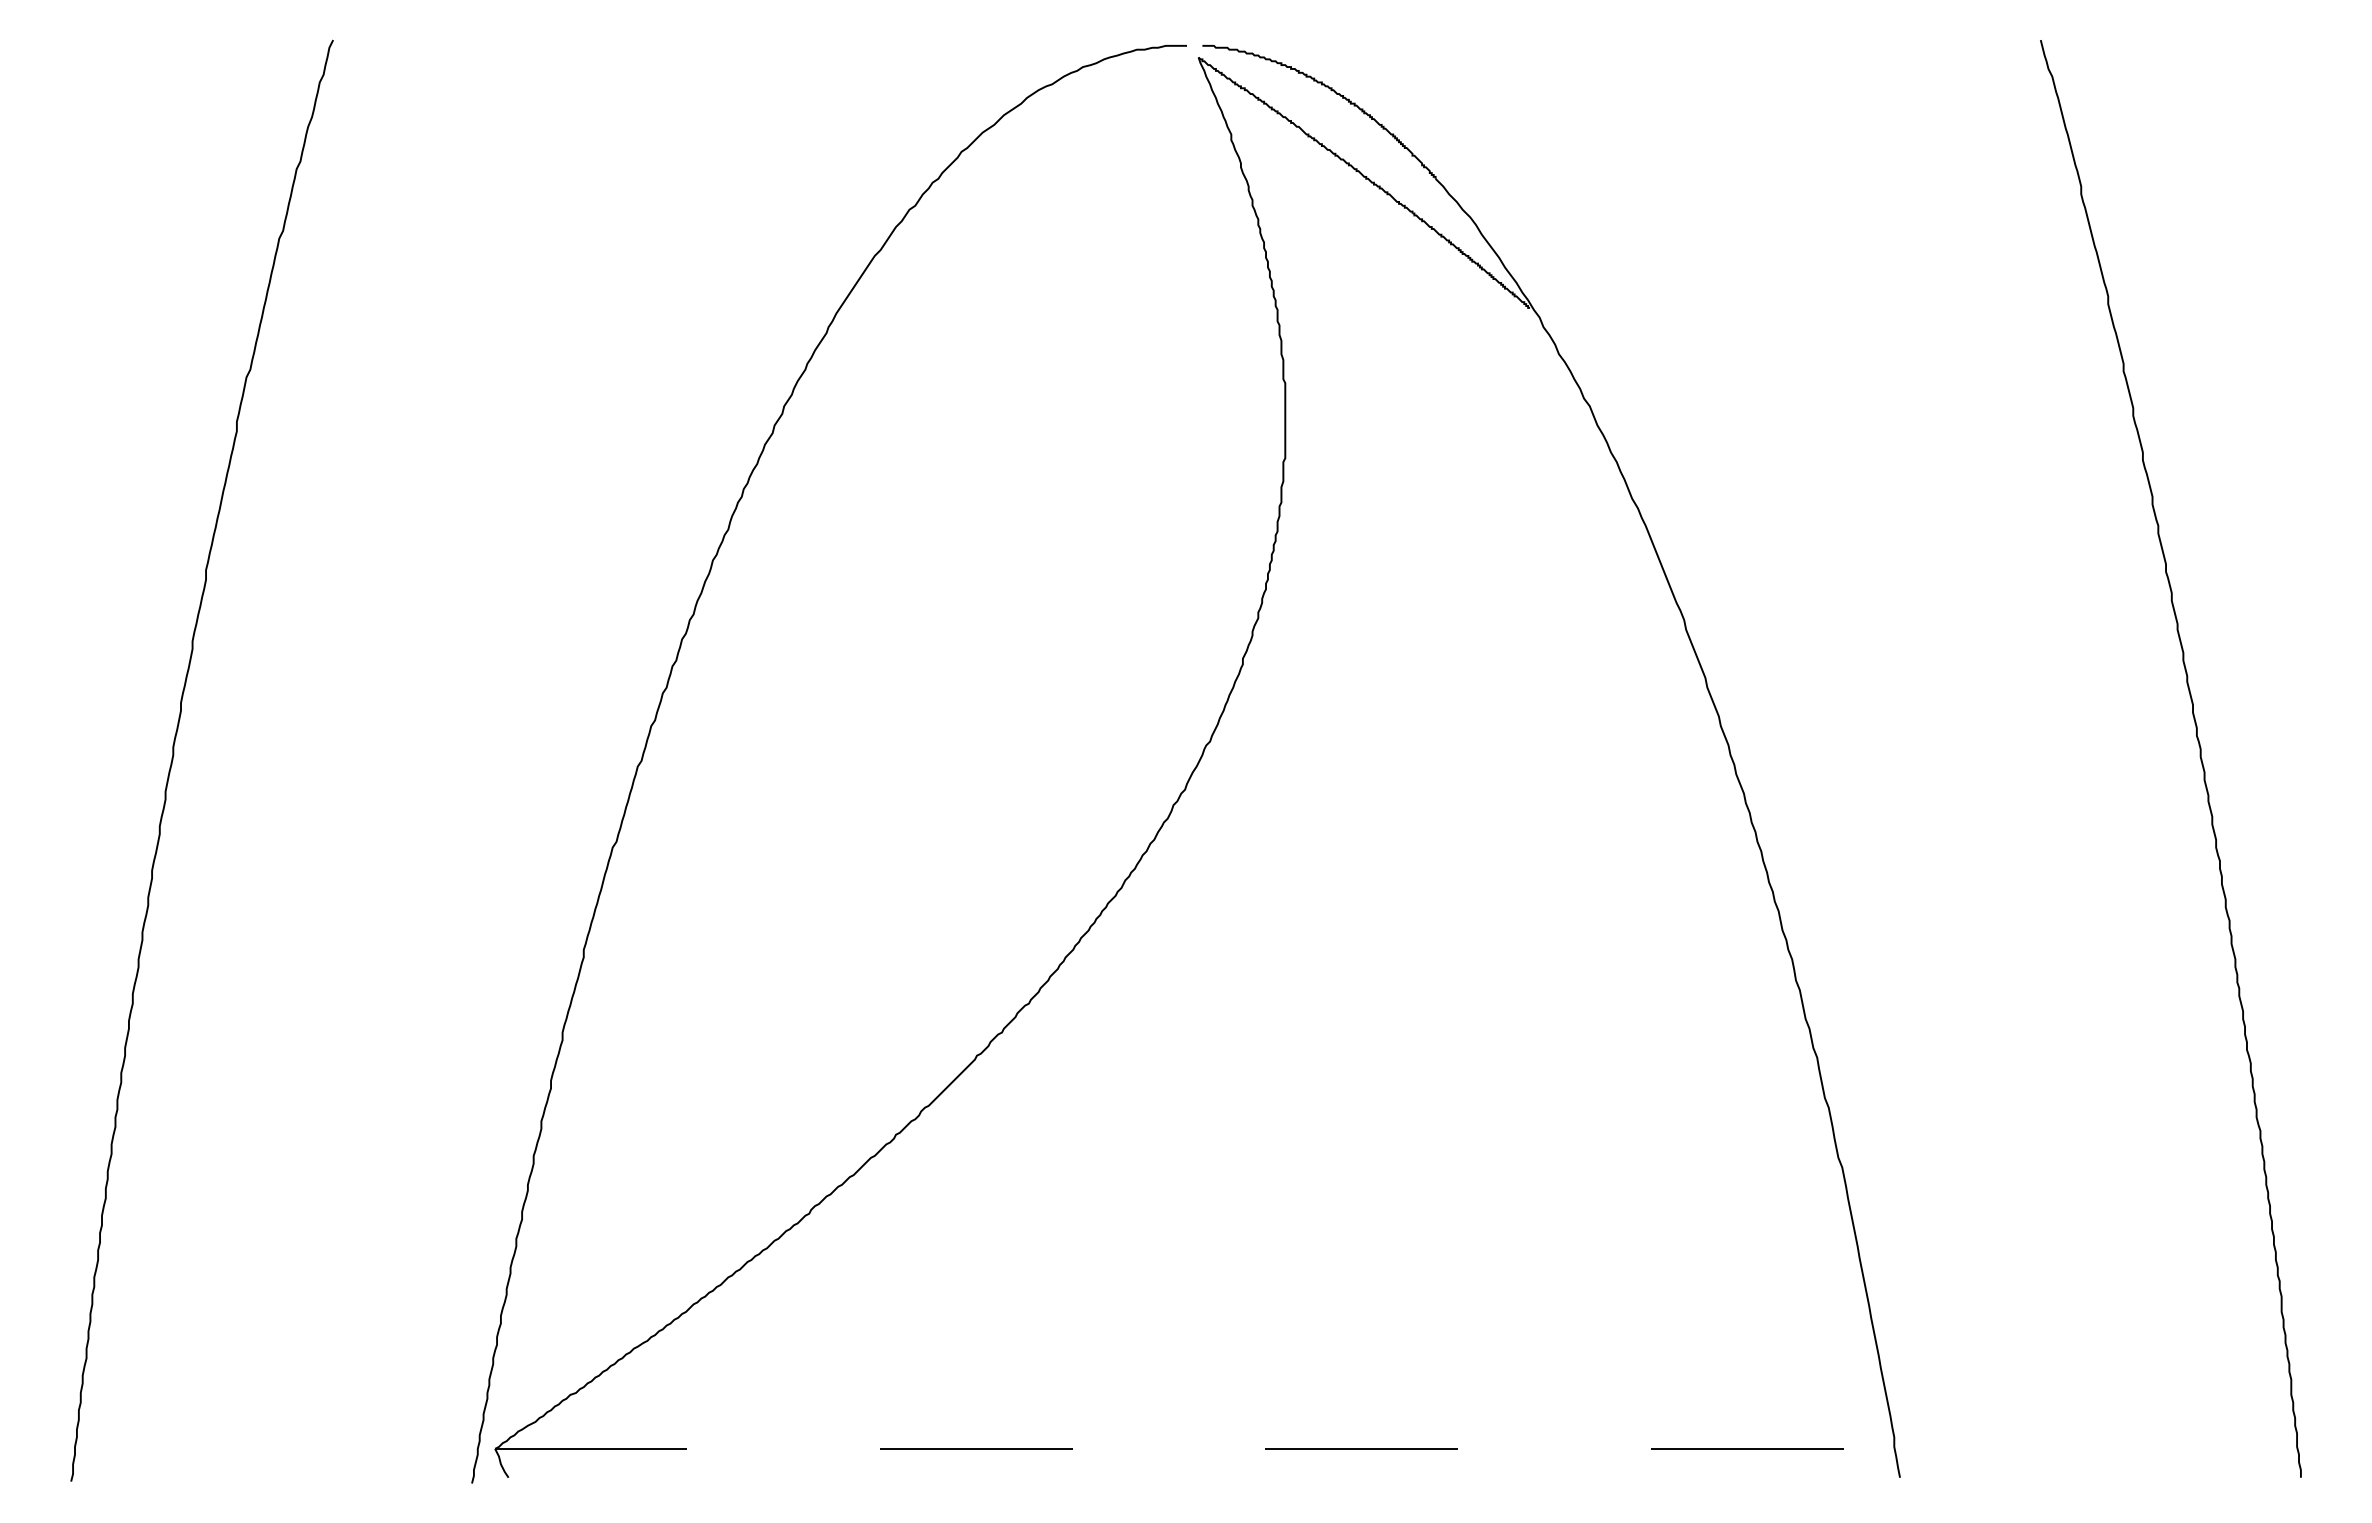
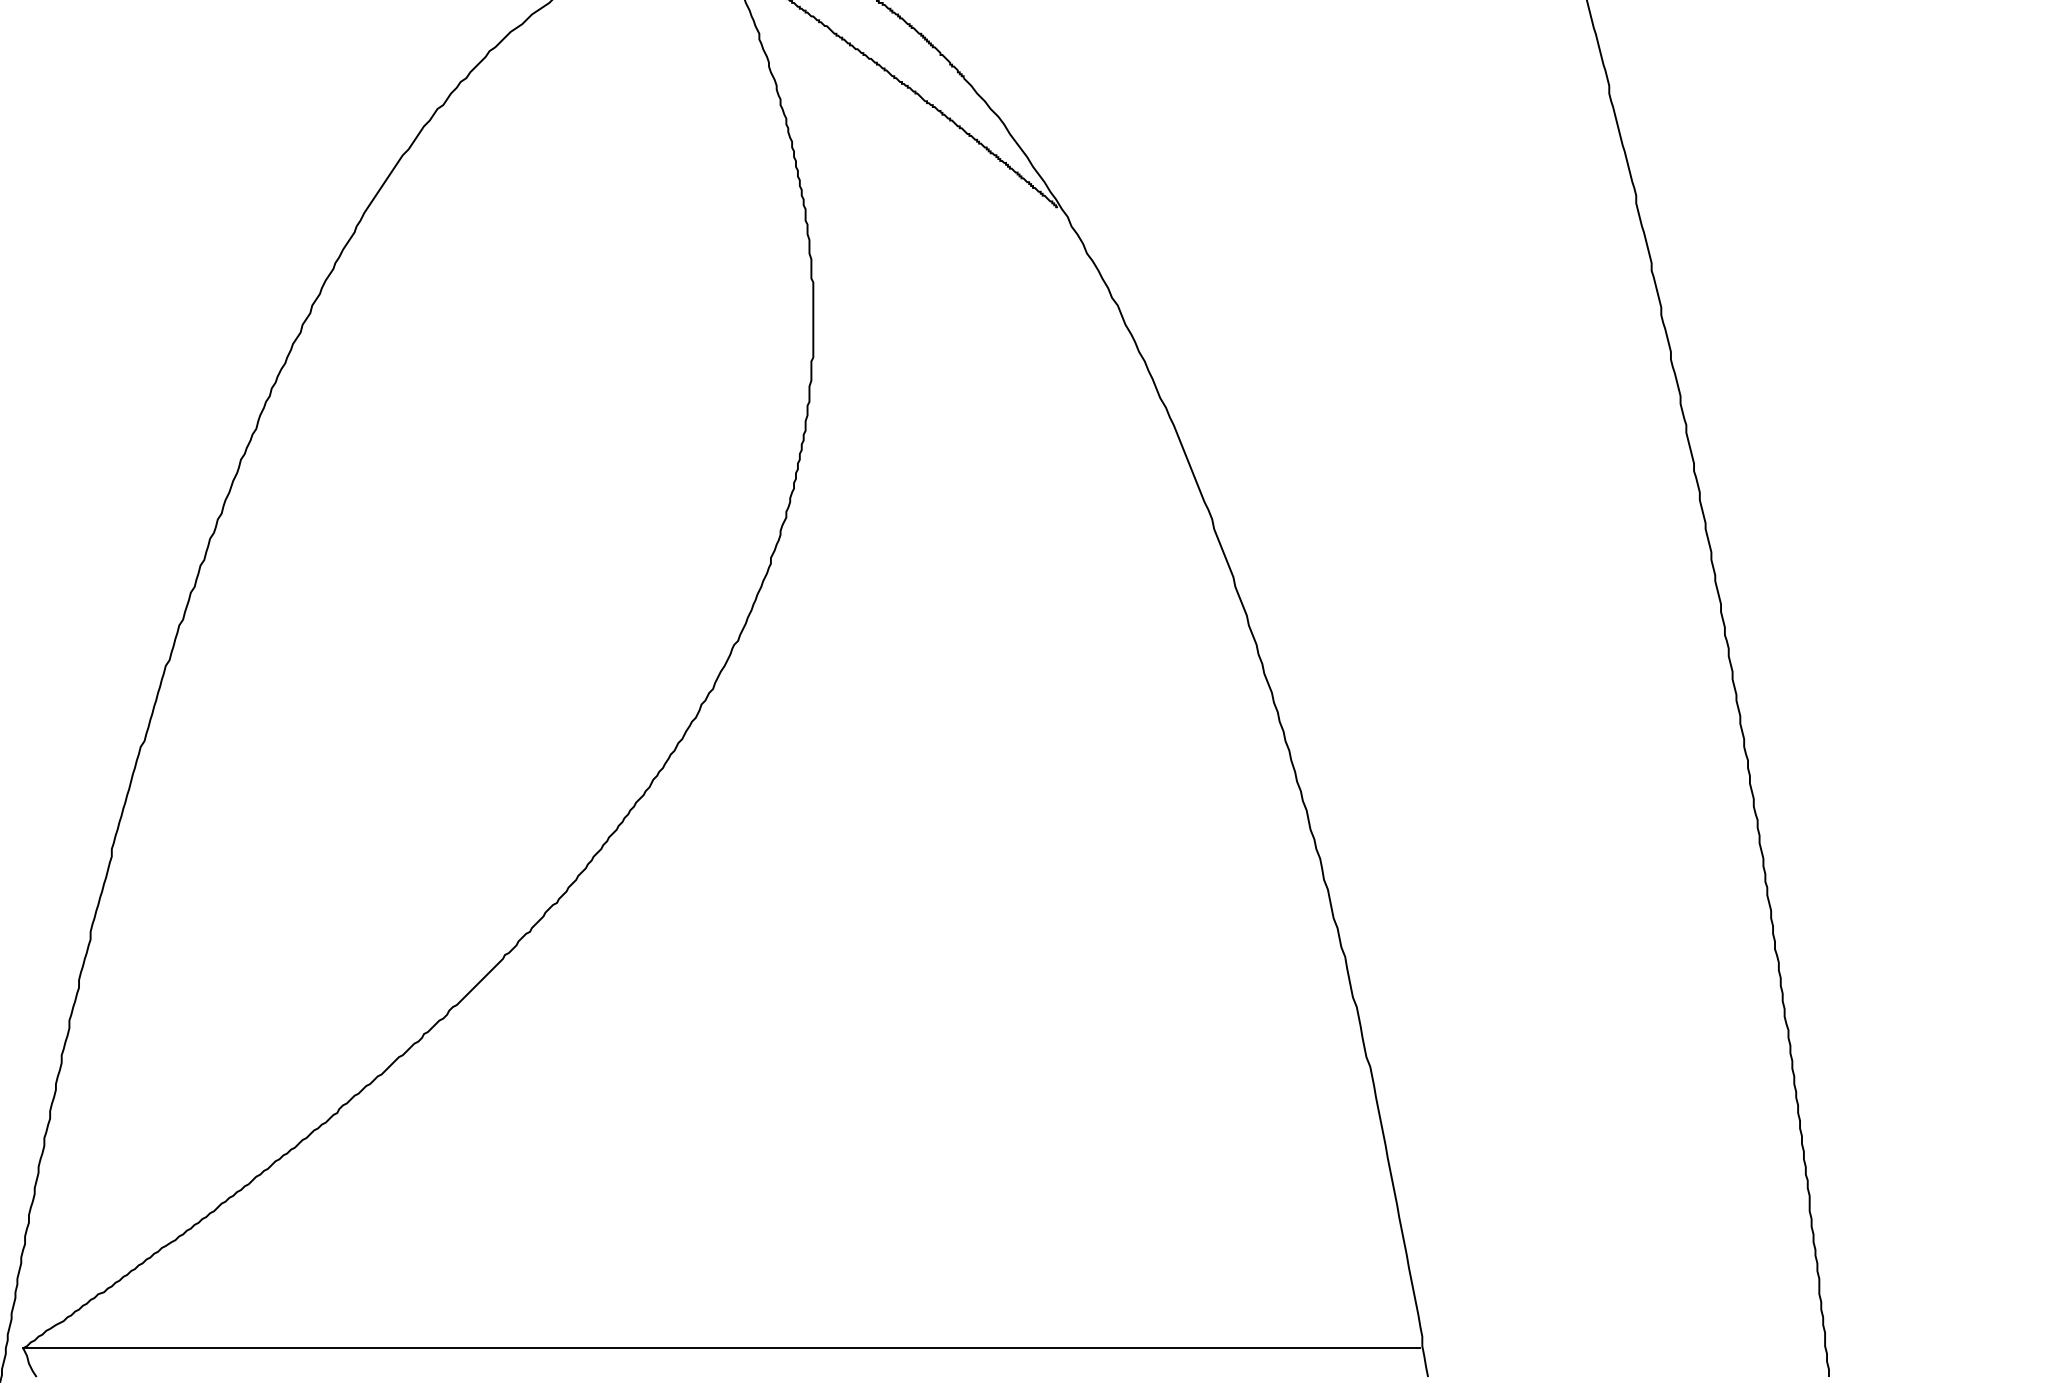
line: (1193, 1448) -> (721, 1347), dashed -> solid

